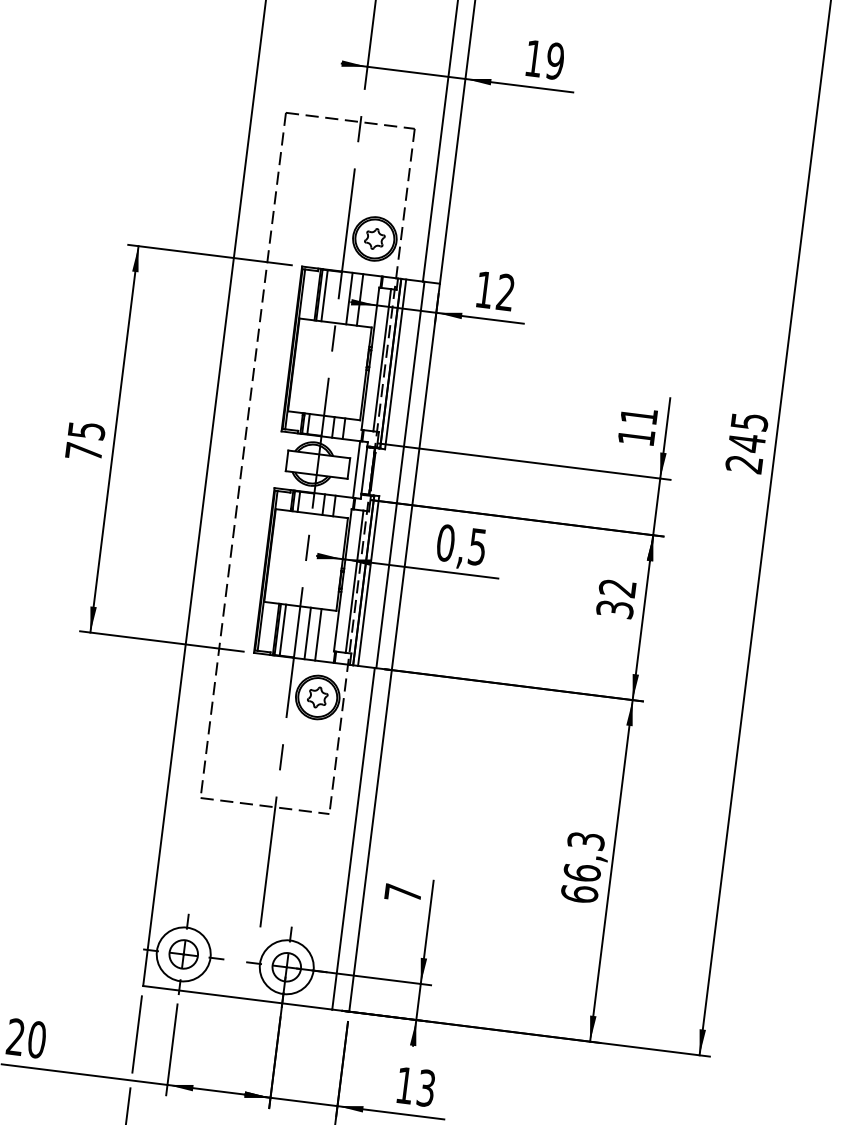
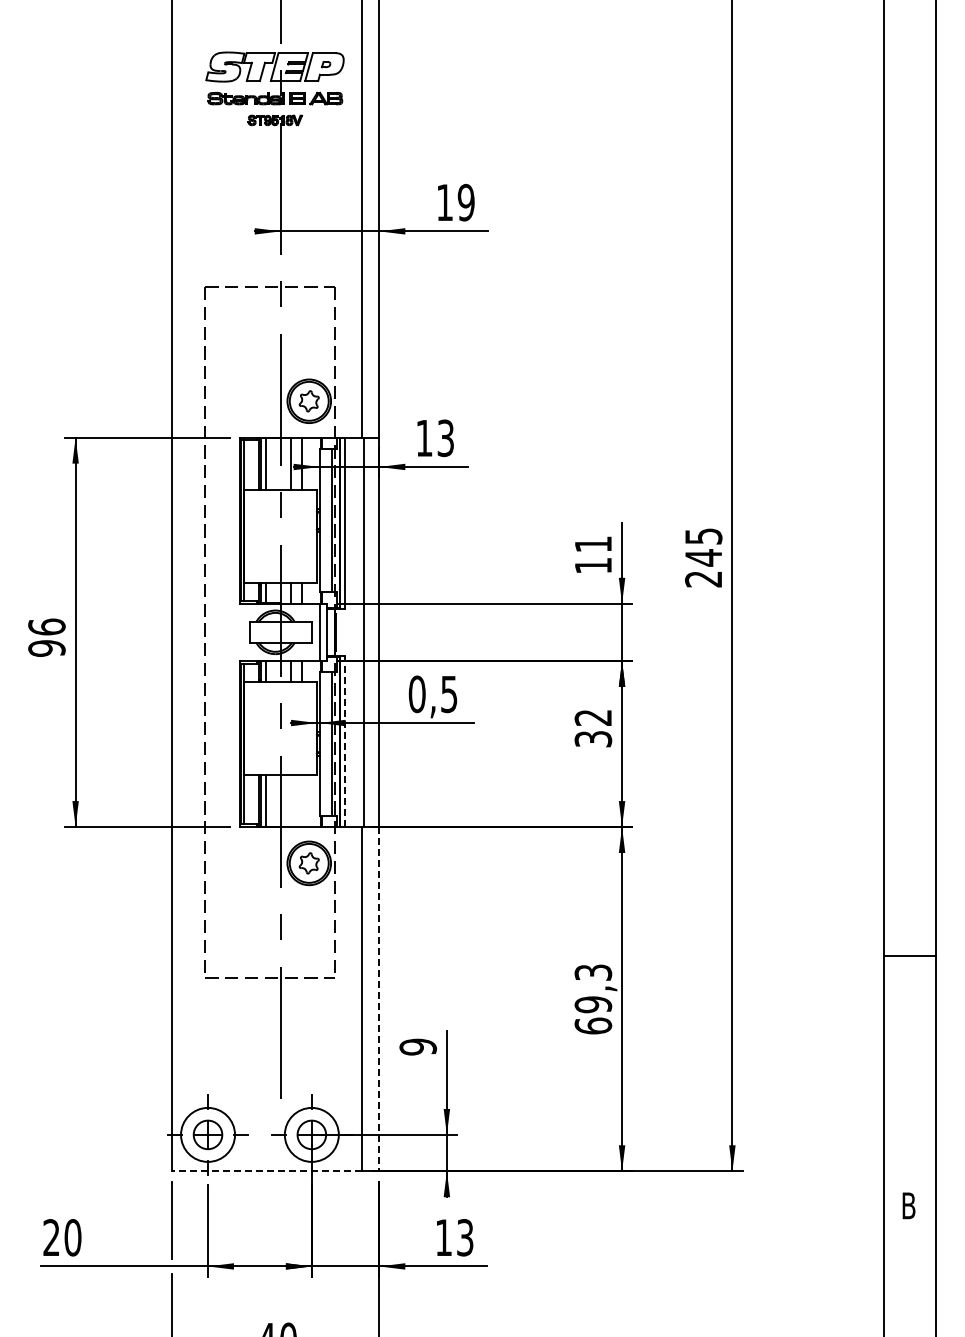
text: (505, 292) -> (445, 438), 12 -> 13
text: (84, 440) -> (46, 637), 75 -> 96
line: (368, 581) -> (345, 741), solid -> dashed
line: (307, 633) -> (291, 801), removed
line: (318, 635) -> (302, 801), removed
line: (370, 841) -> (379, 999), solid -> dashed
text: (582, 872) -> (593, 1004), 66,3 -> 69,3
text: (402, 892) -> (417, 1046), 7 -> 9
line: (237, 997) -> (266, 1171), solid -> dashed

